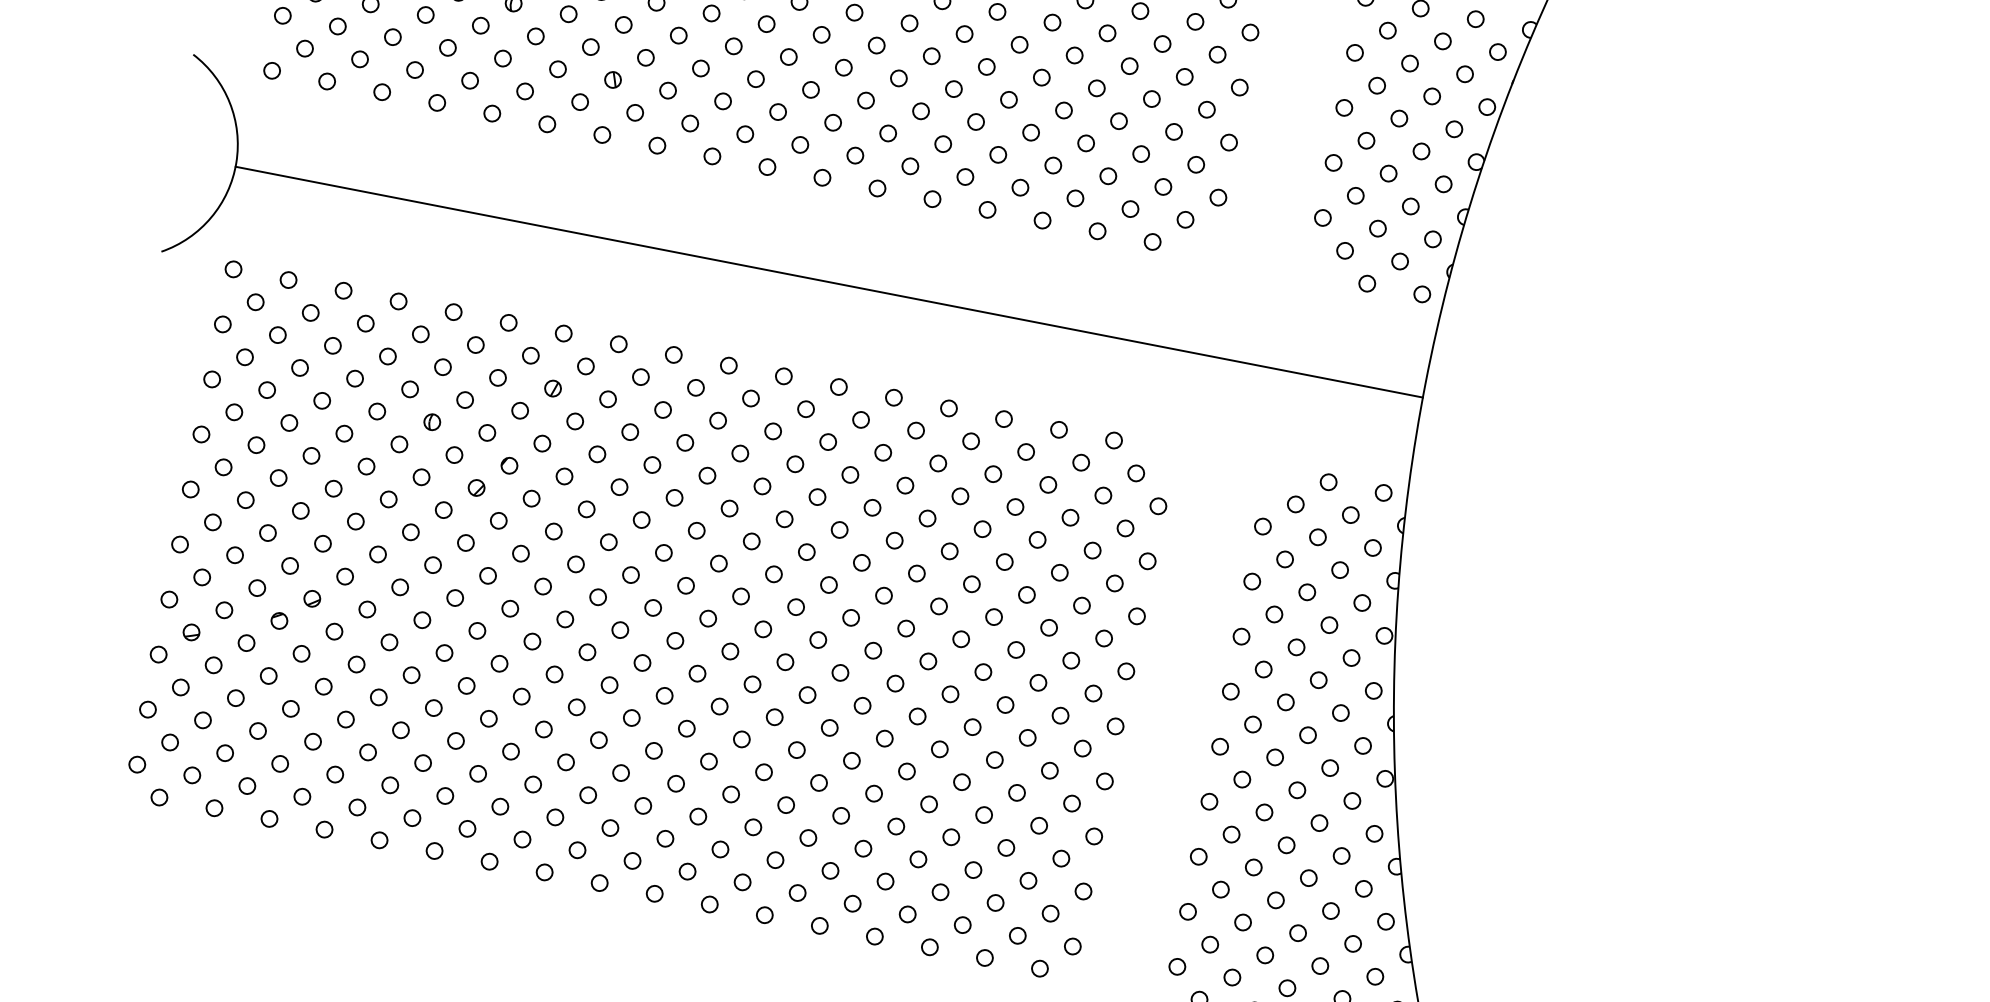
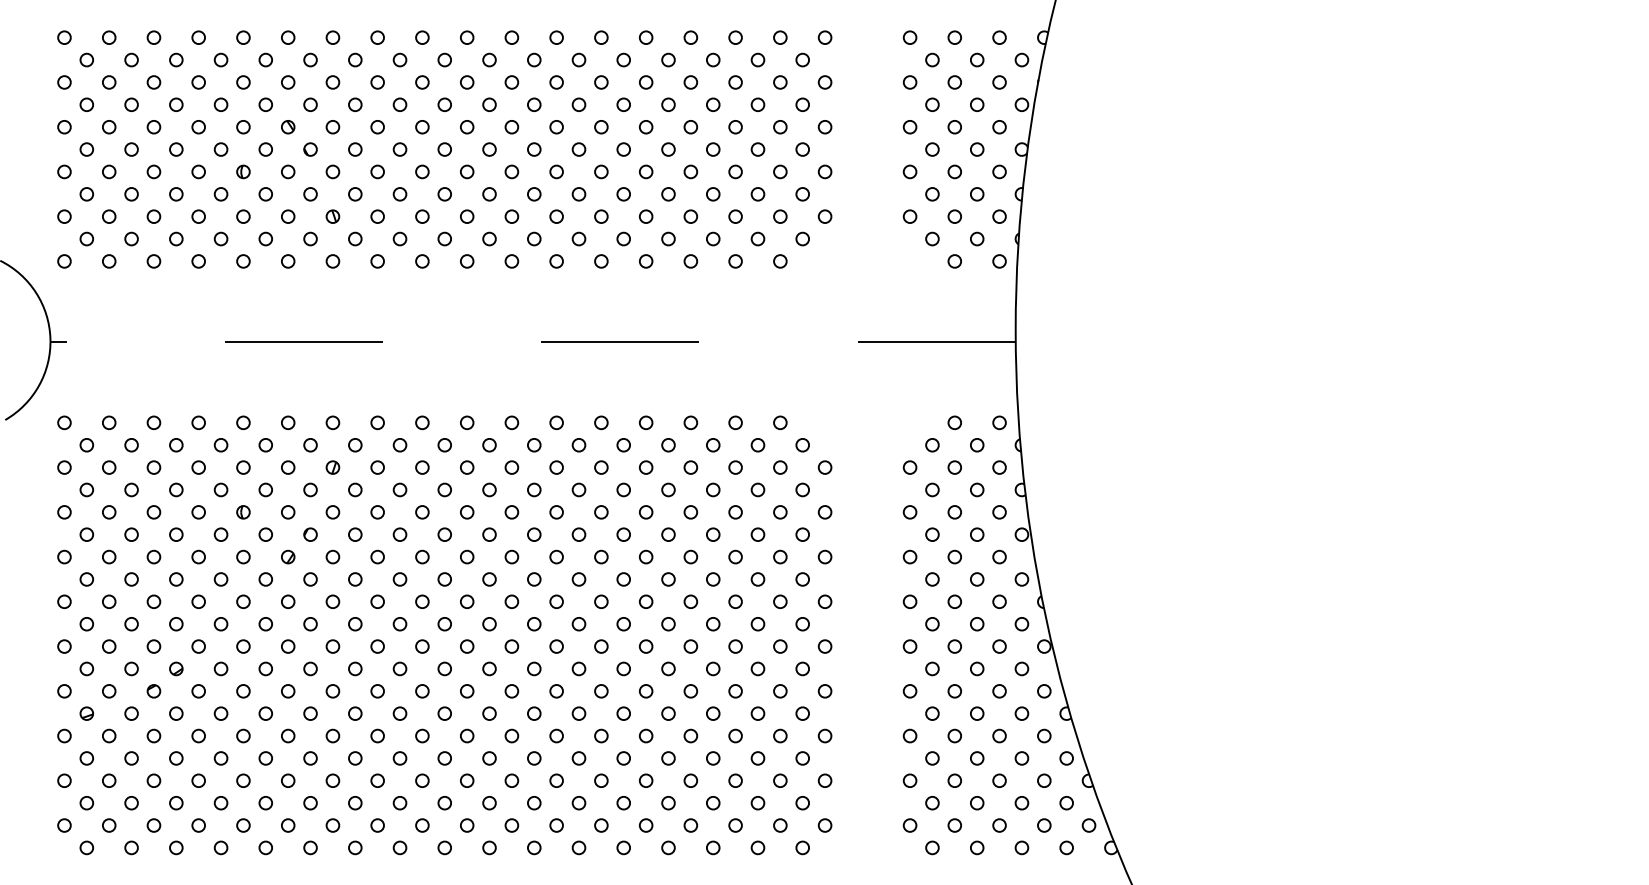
line: (829, 282) -> (533, 342), solid -> dashed

